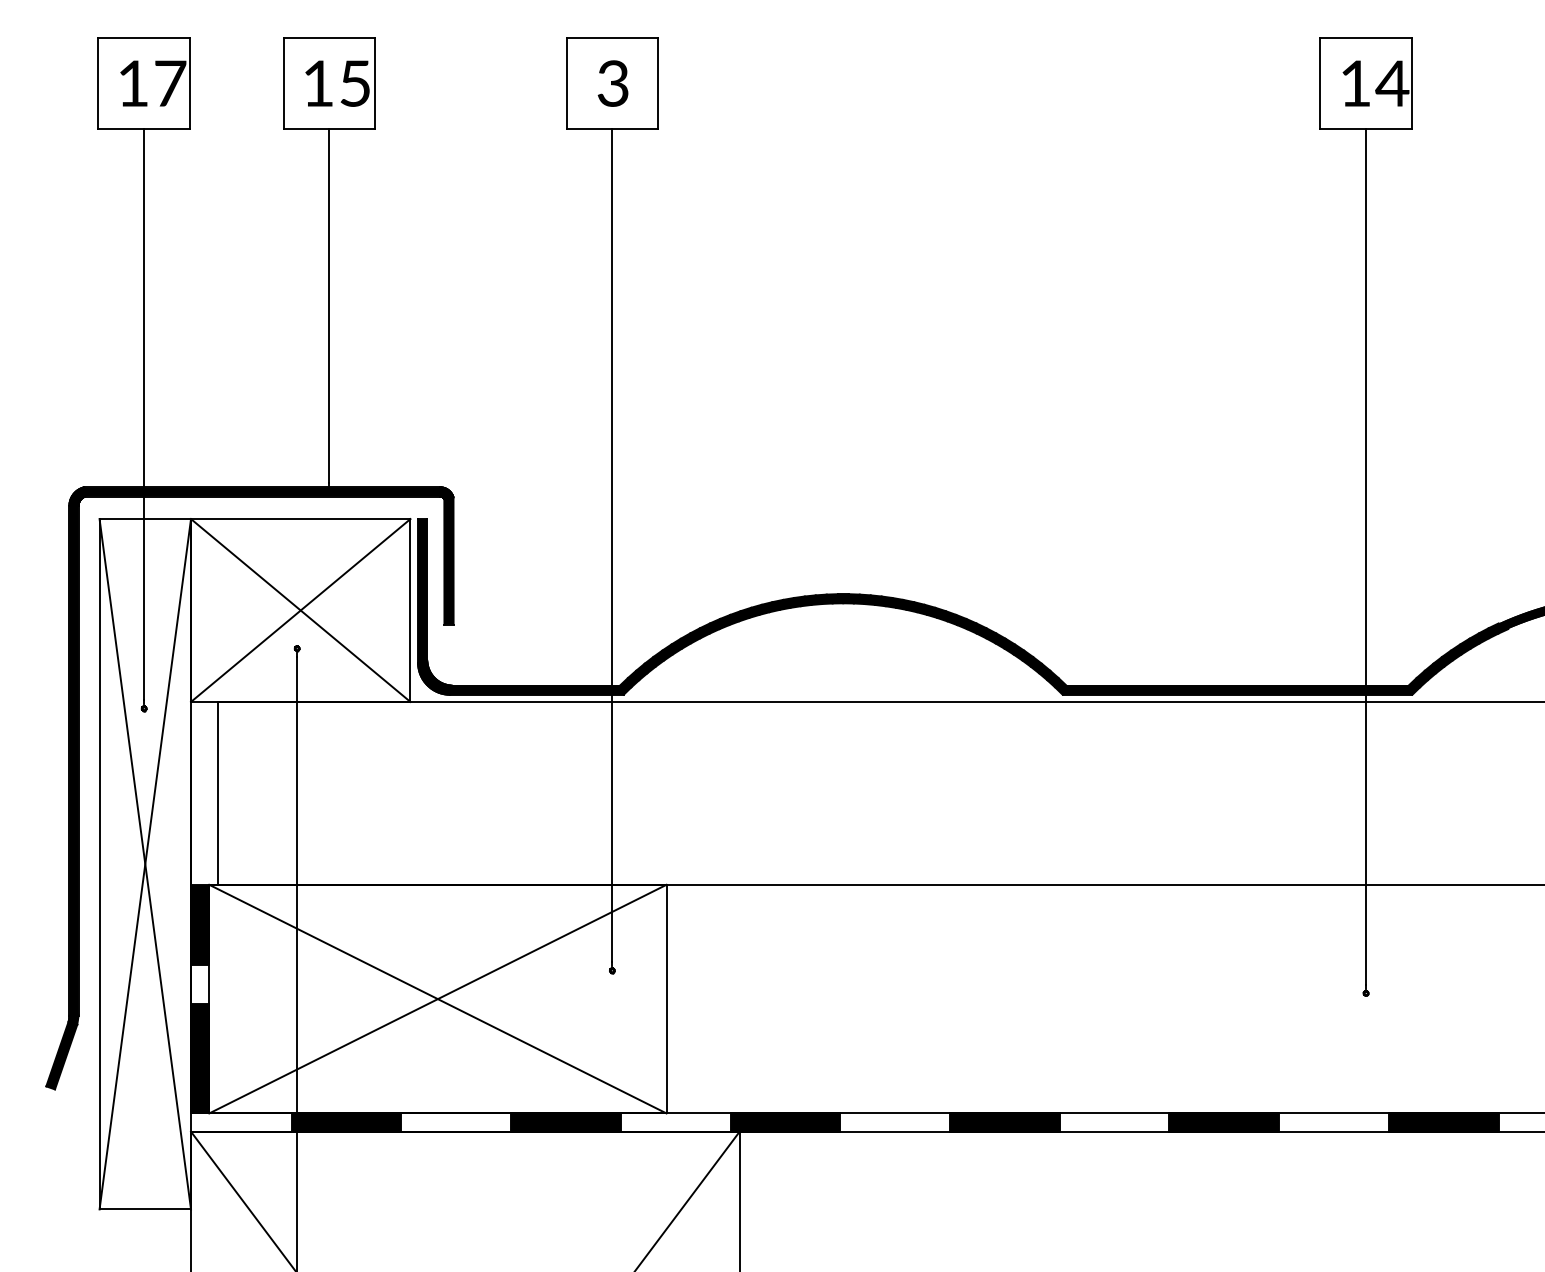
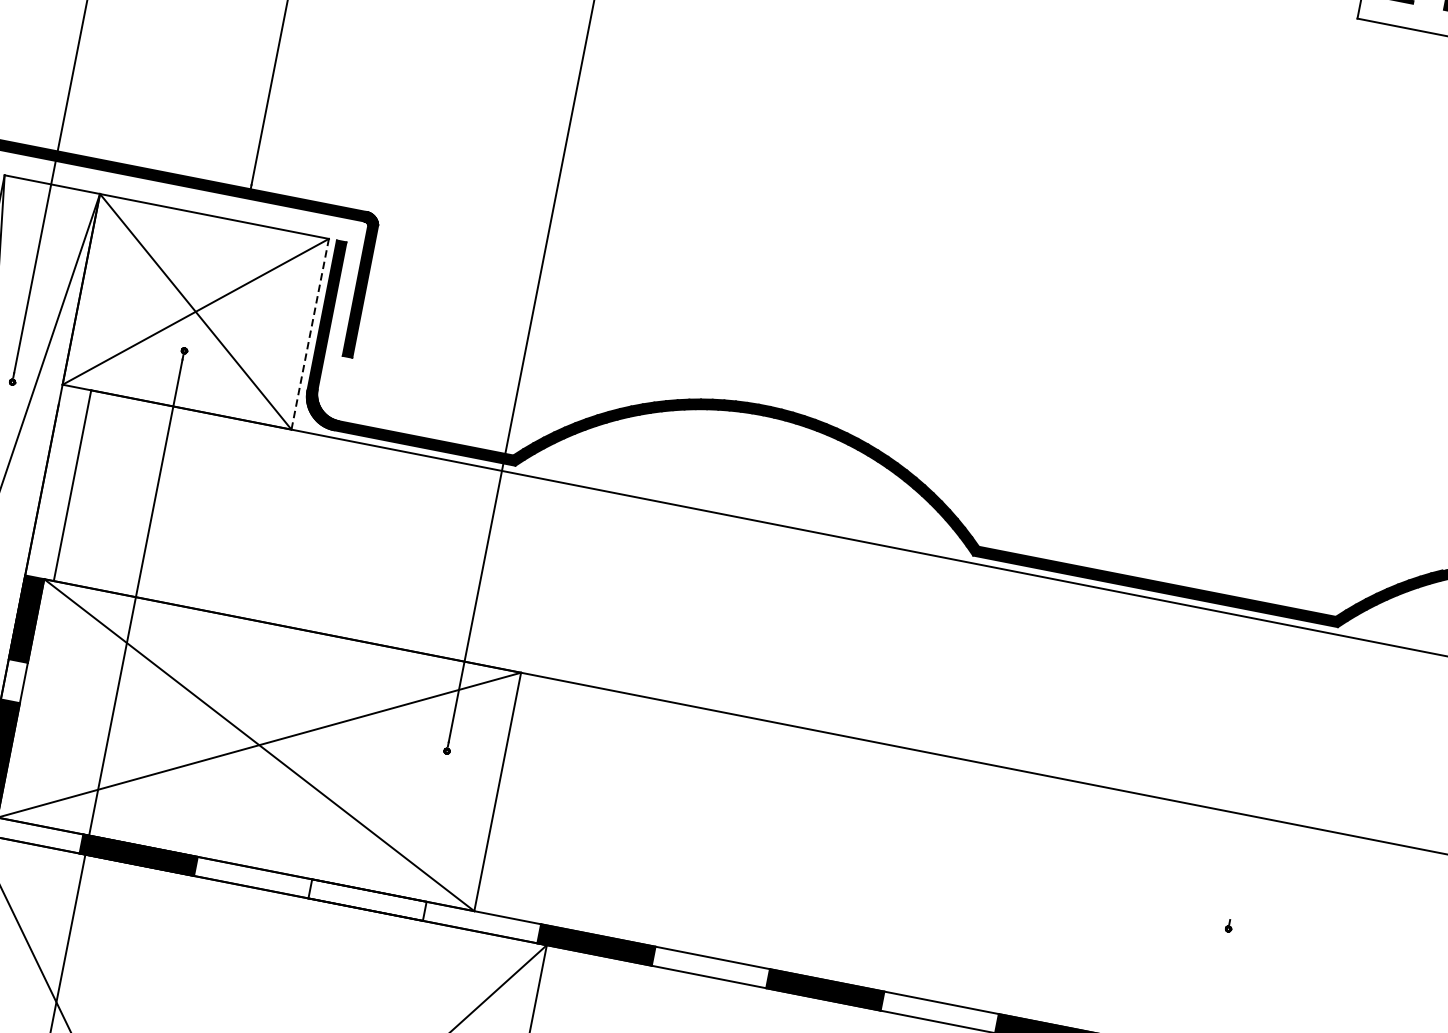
line: (1365, 556) -> (1317, 473), removed
line: (410, 610) -> (310, 334), solid -> dashed
fill: (565, 1122) -> (367, 899), removed

